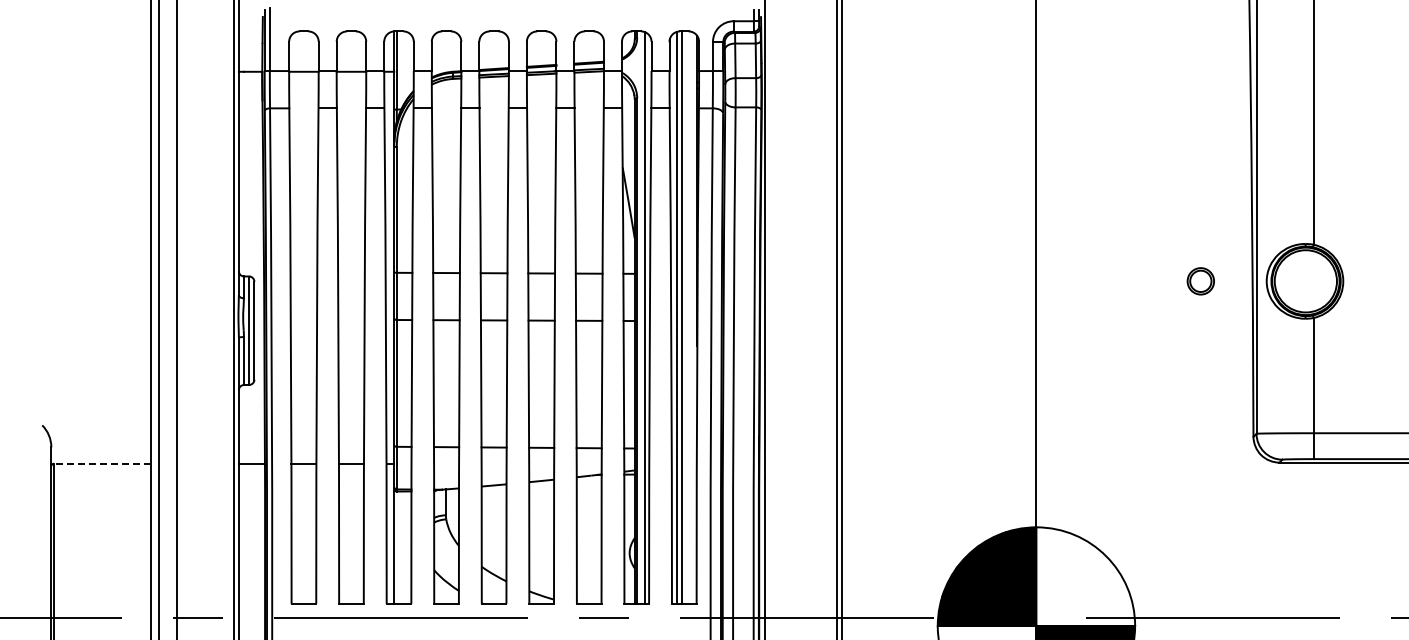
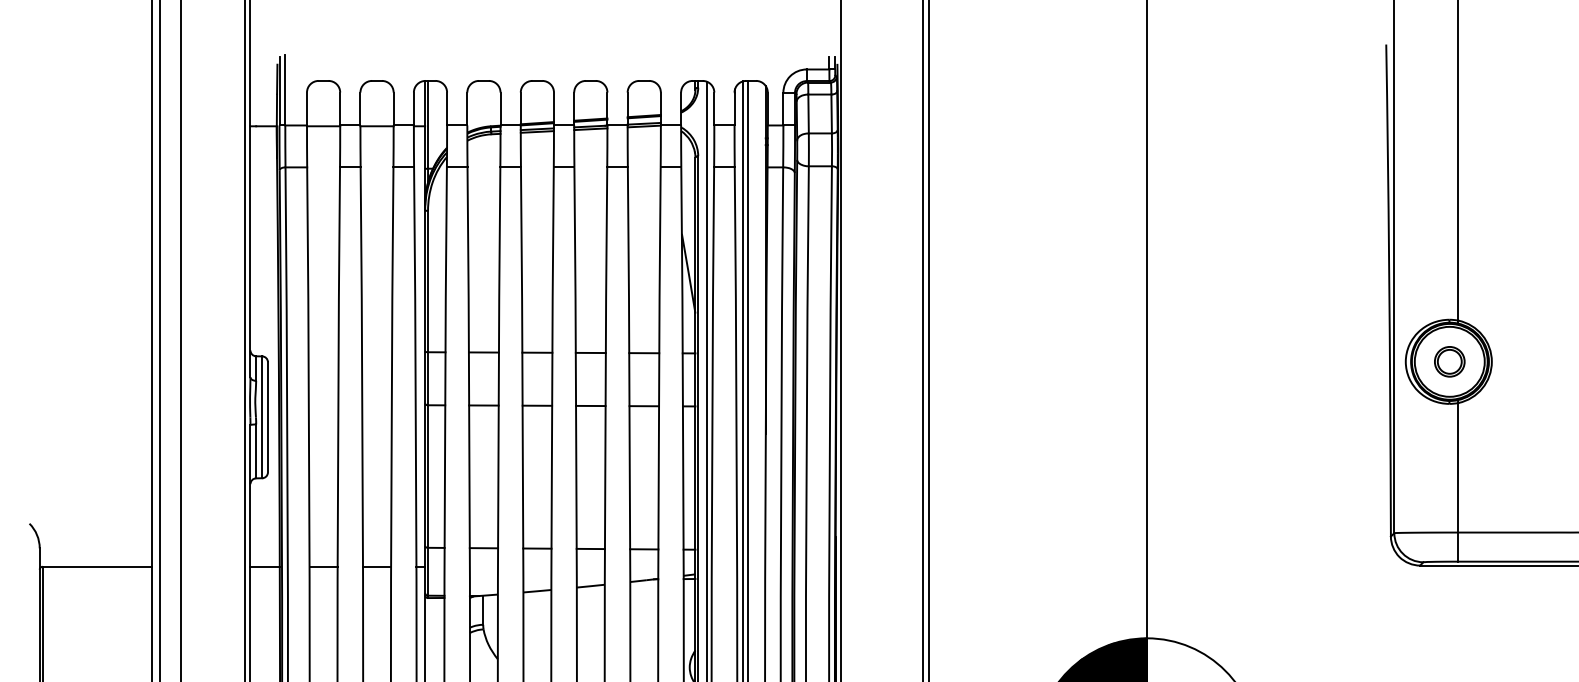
part: (1200, 281) -> (1449, 361), moved
line: (101, 463) -> (96, 566), dashed -> solid

